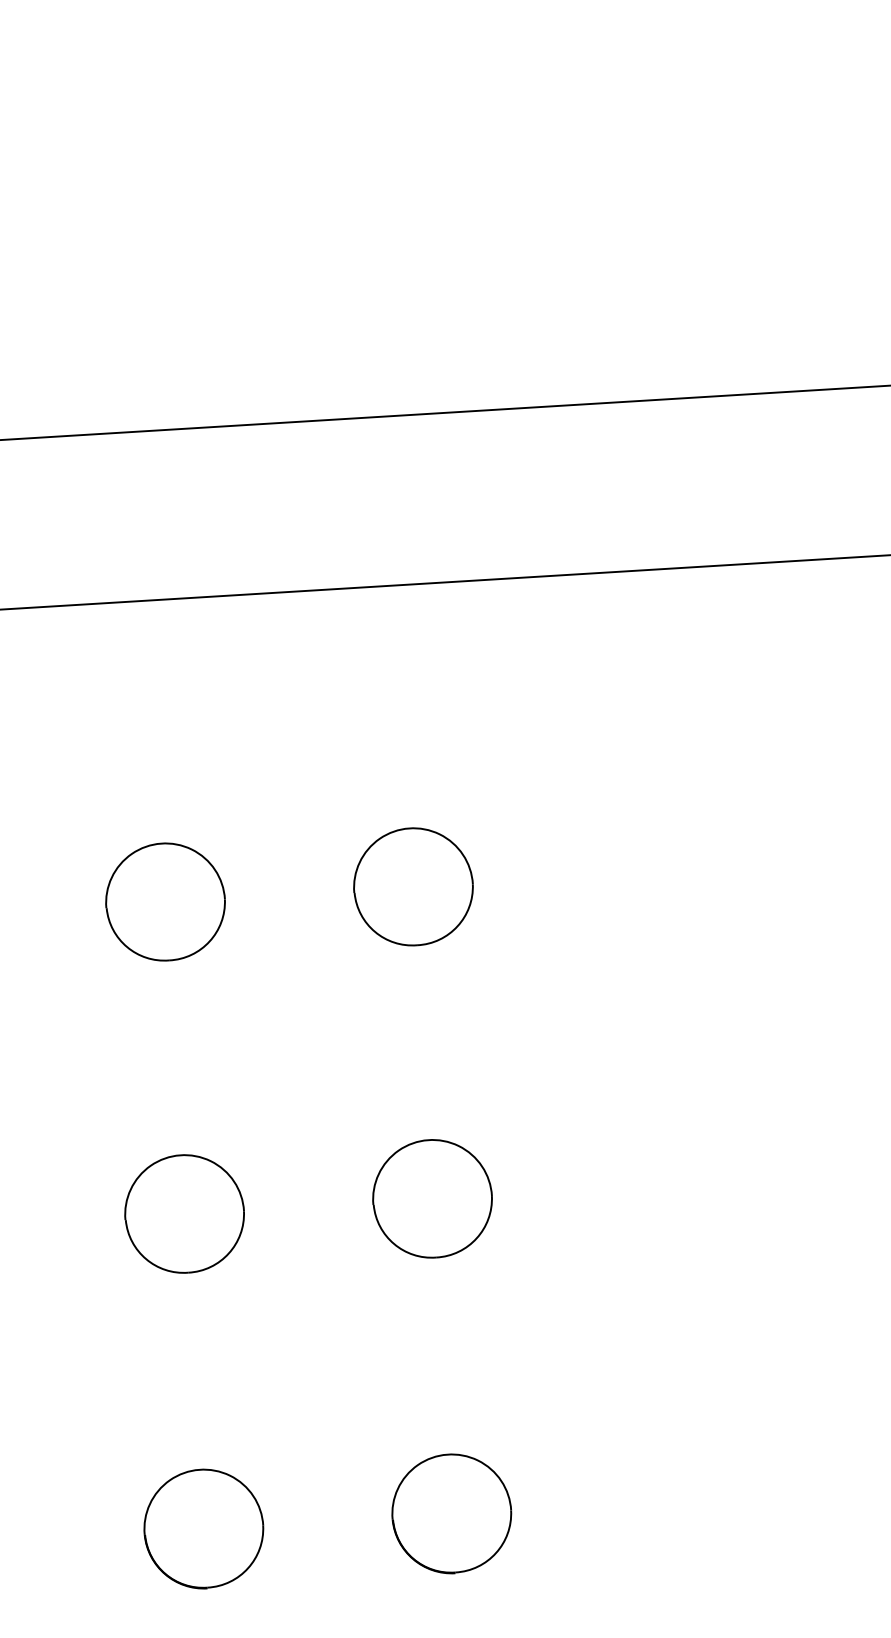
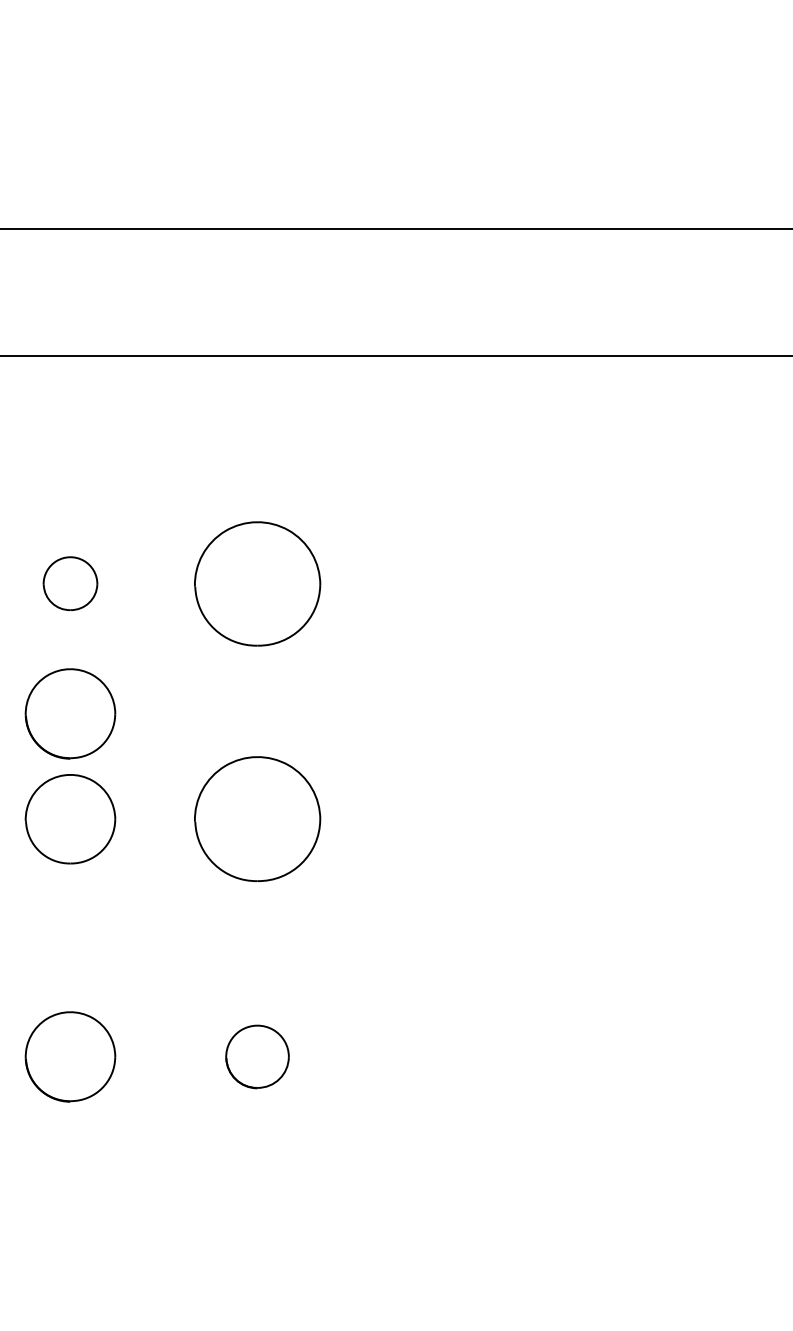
part: (413, 886) -> (257, 583), size x1.4
part: (165, 901) -> (70, 583), size x0.6
part: (176, 1073) -> (70, 713), added
part: (432, 1199) -> (257, 819), size x1.4
part: (451, 1513) -> (257, 1056), size x0.7

